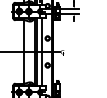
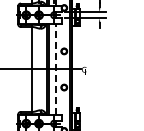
line: (41, 51) -> (56, 68), solid -> dashed

